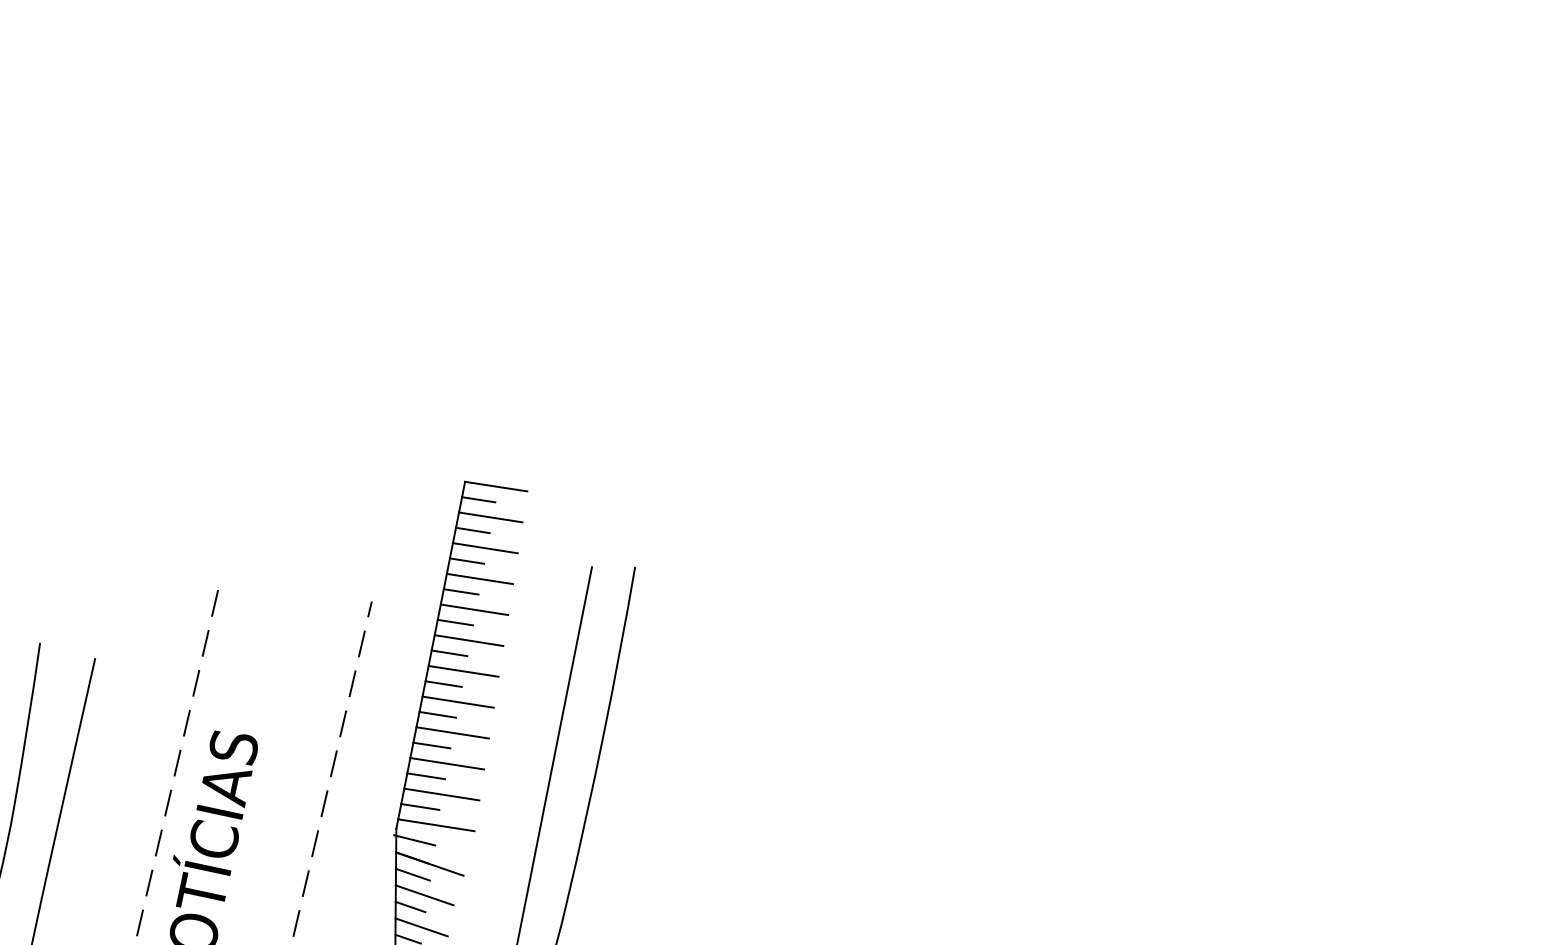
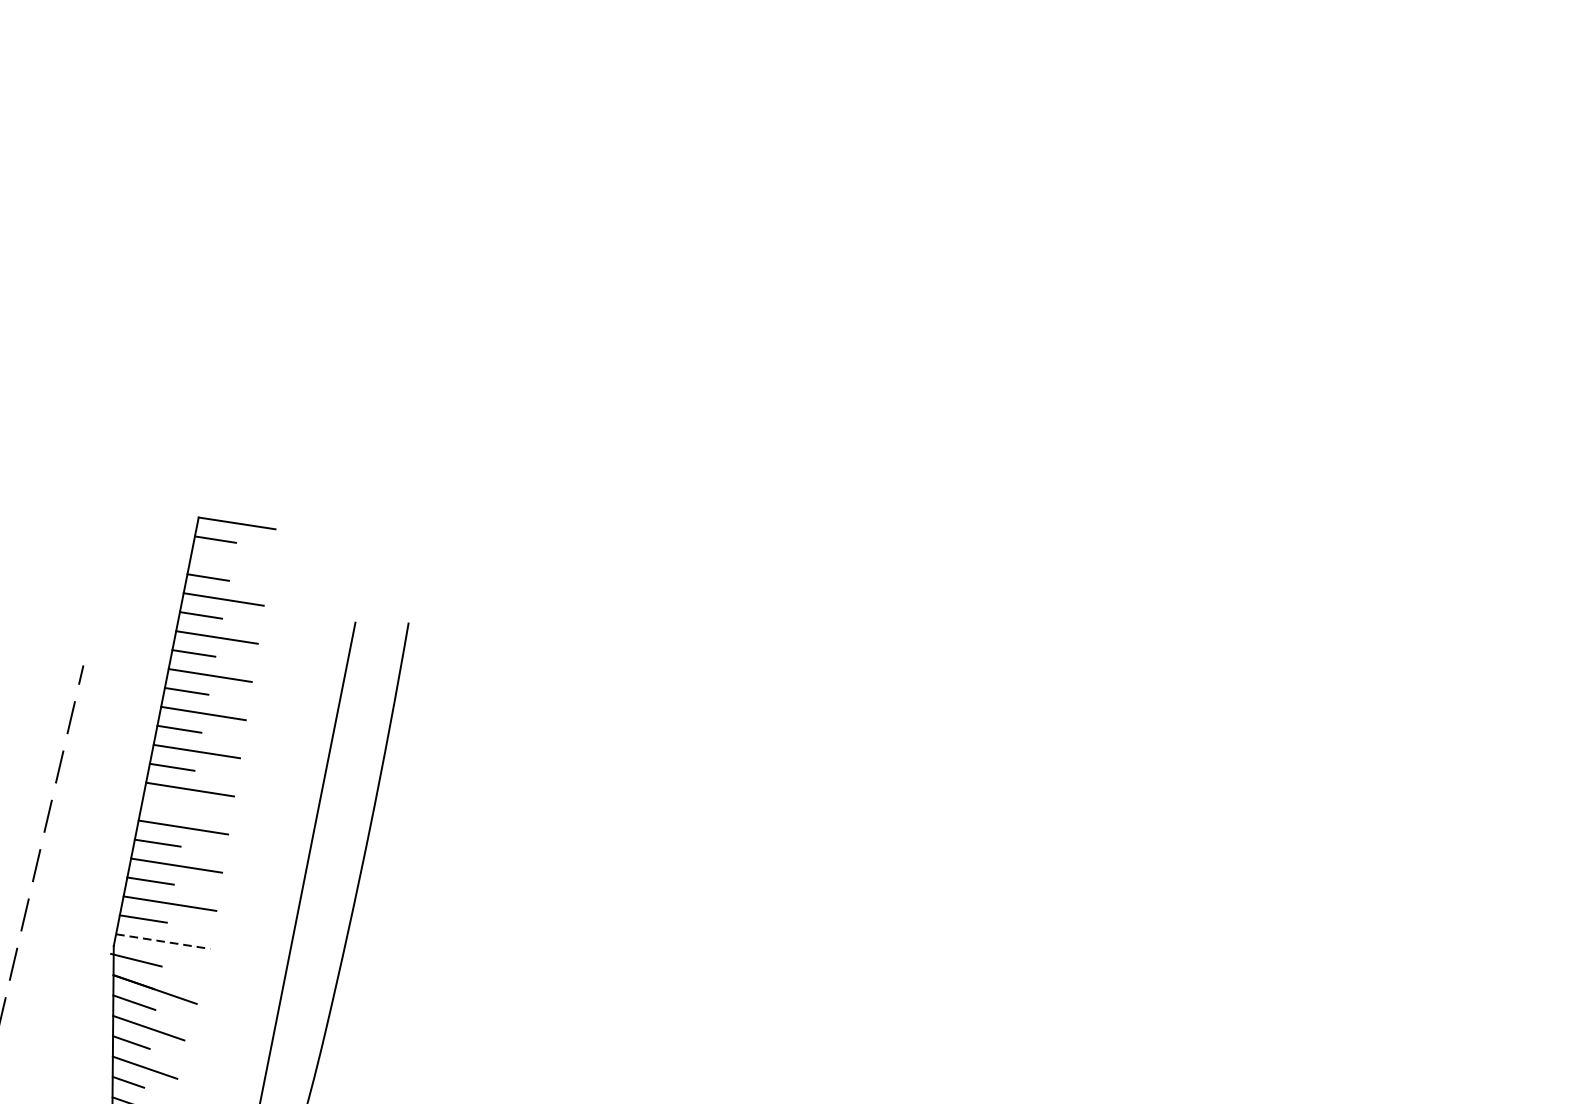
line: (490, 517) -> (230, 561), removed
line: (437, 714) -> (164, 804), removed
line: (436, 825) -> (163, 941), solid -> dashed

